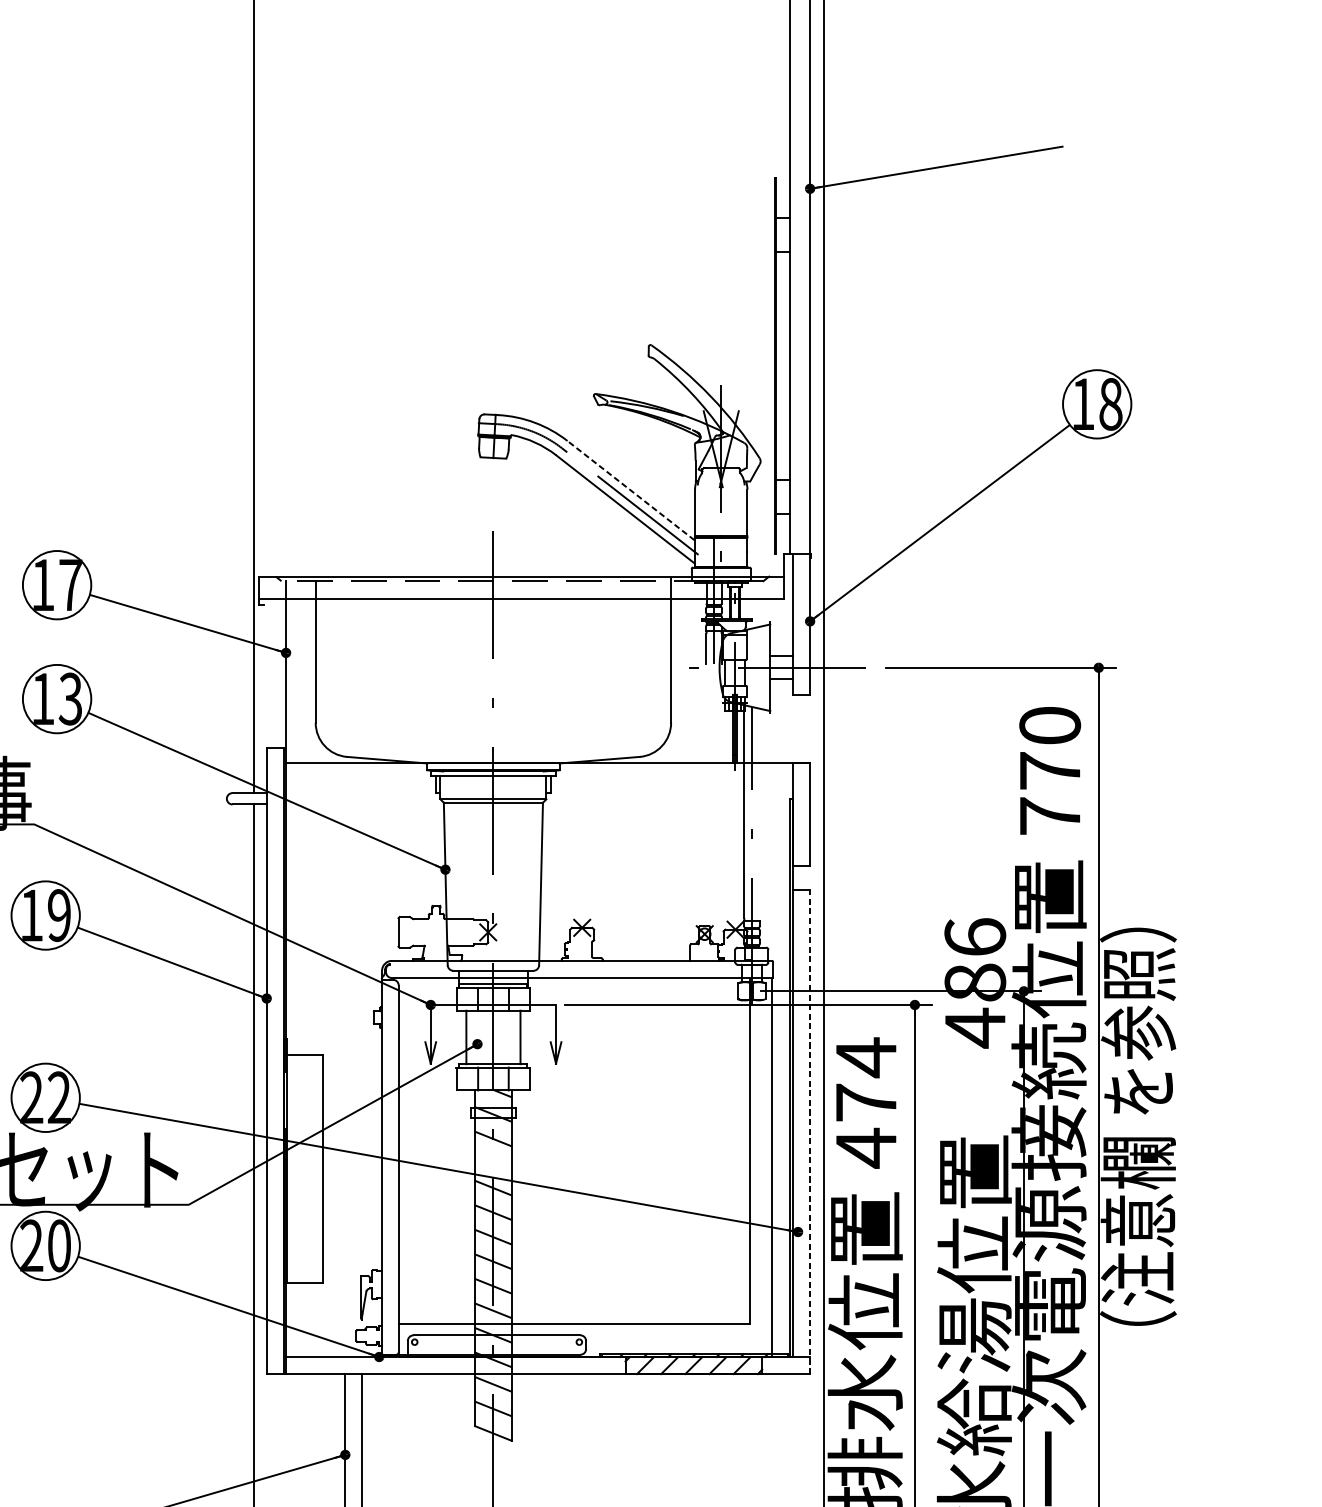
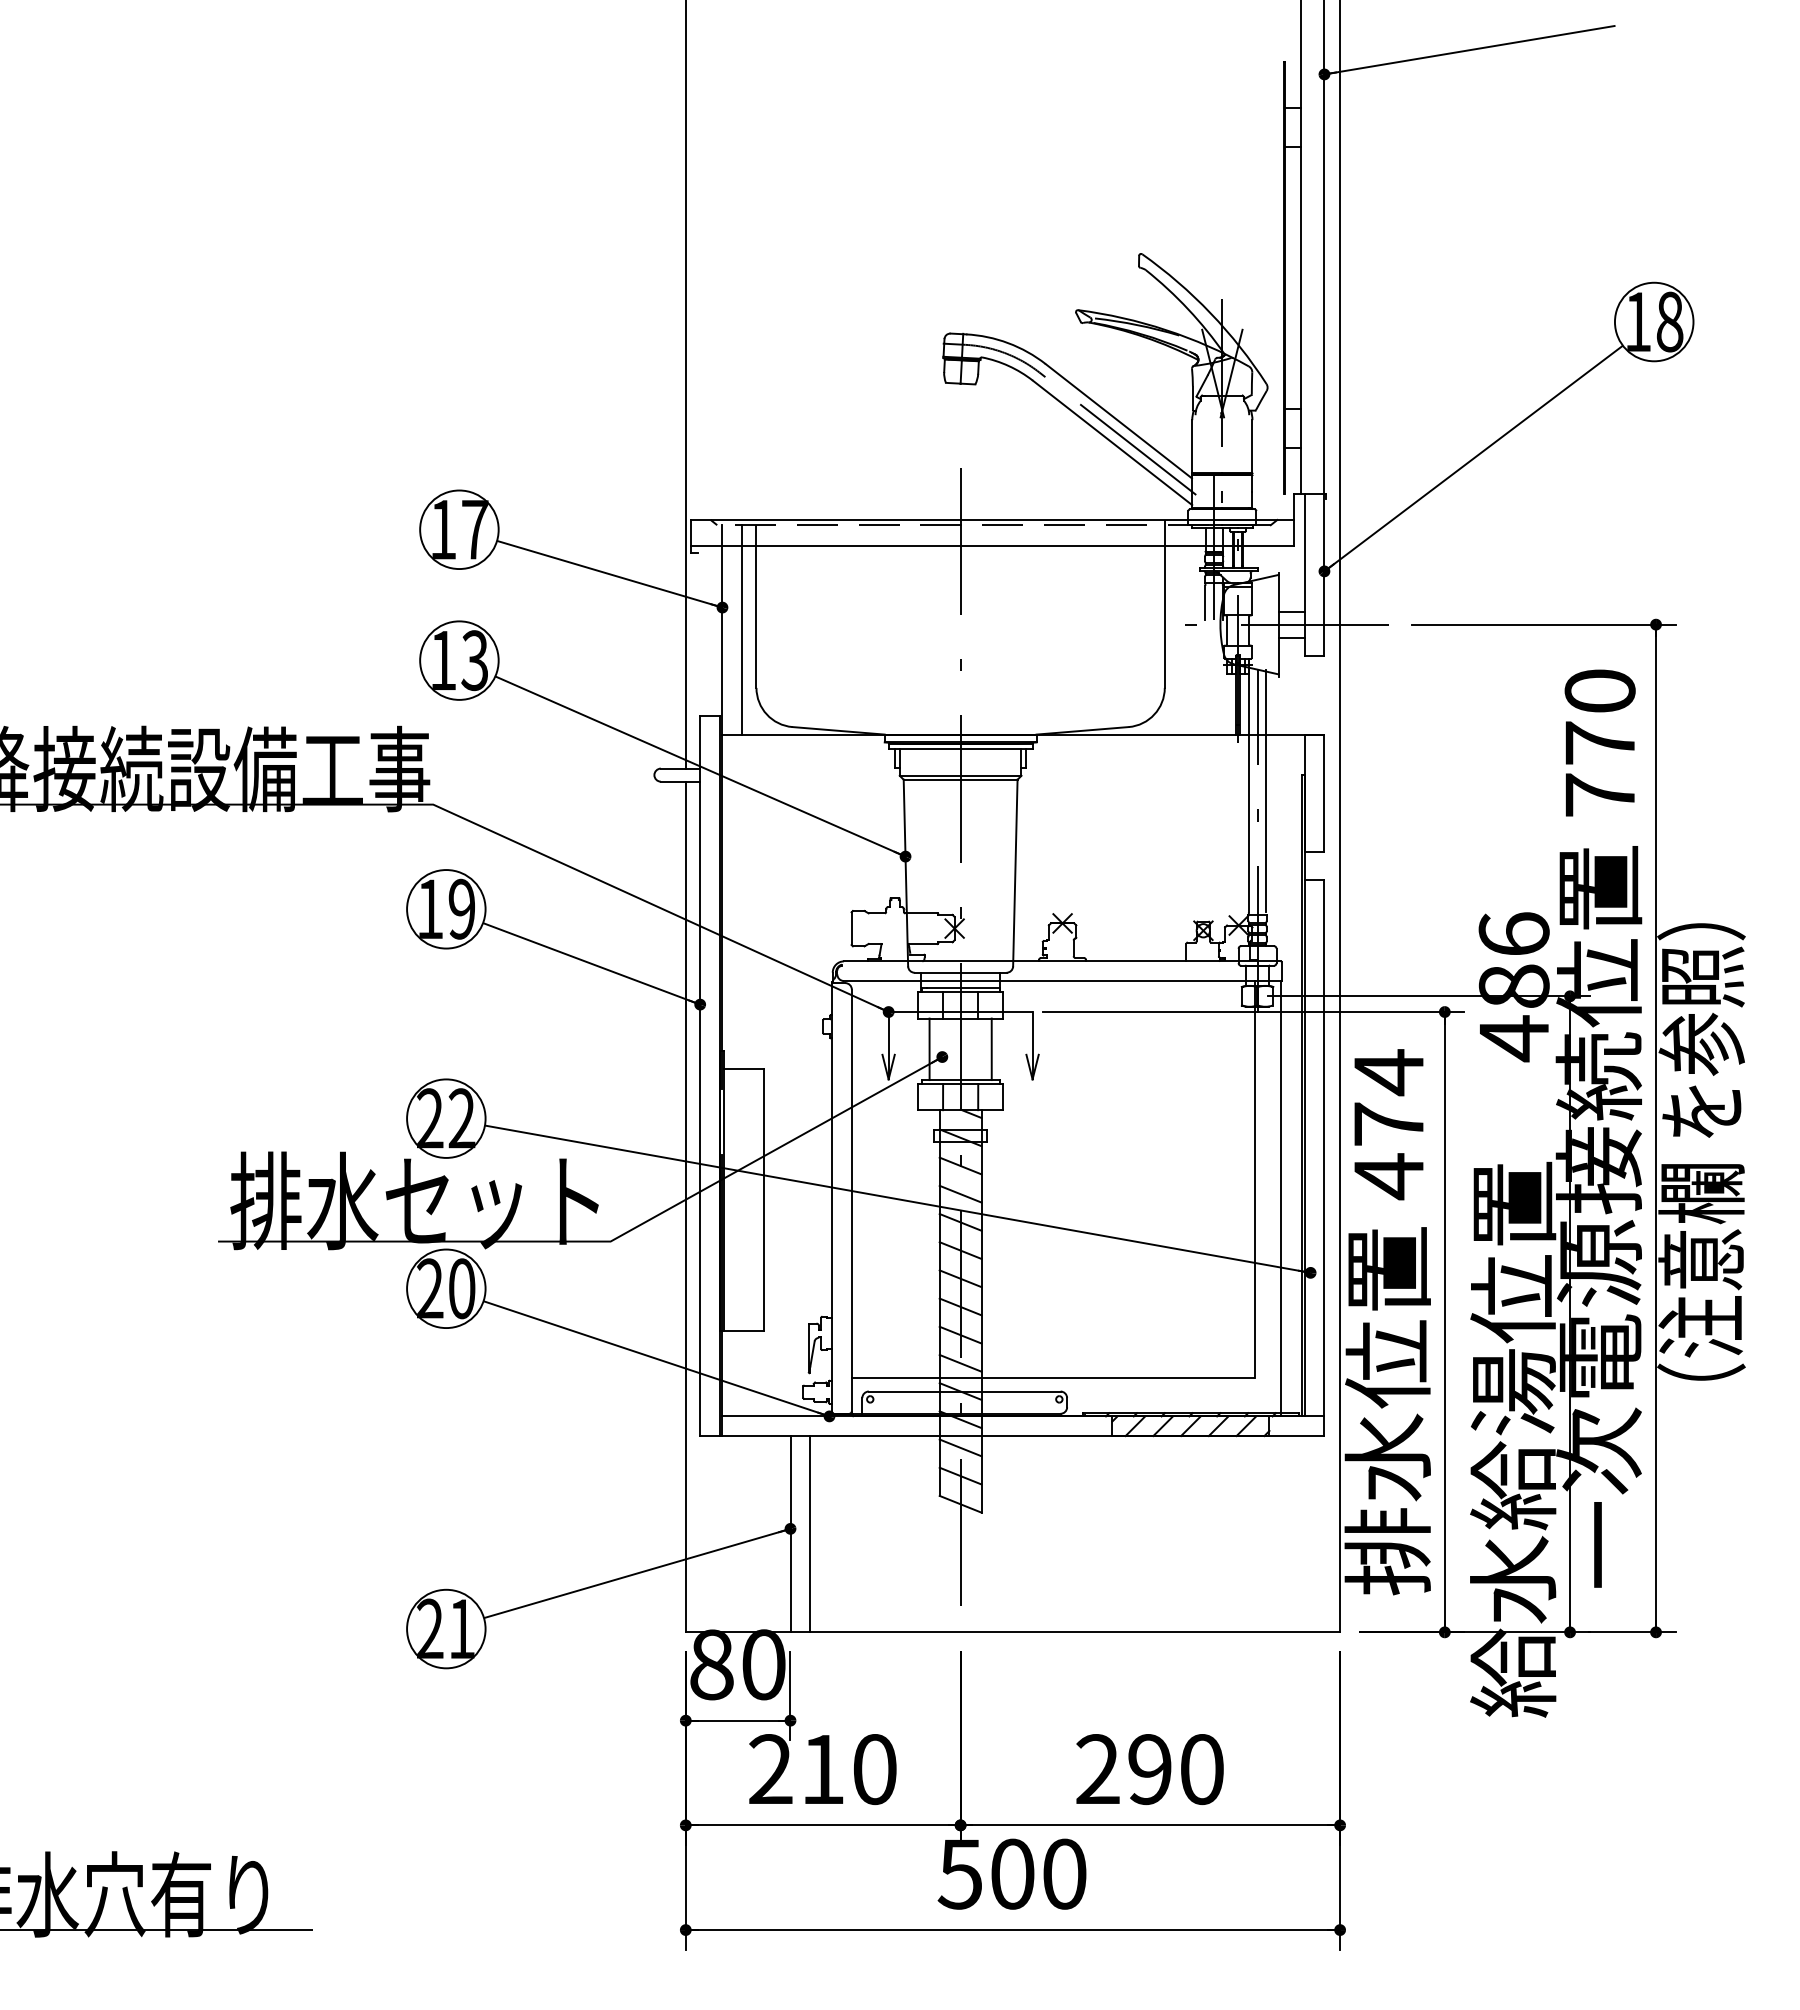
line: (630, 490) -> (1118, 421), dashed -> solid
line: (303, 671) -> (742, 629), added
line: (759, 813) -> (1266, 791), added
line: (810, 1131) -> (1324, 1157), dashed -> solid
line: (493, 1162) -> (960, 1193), added

